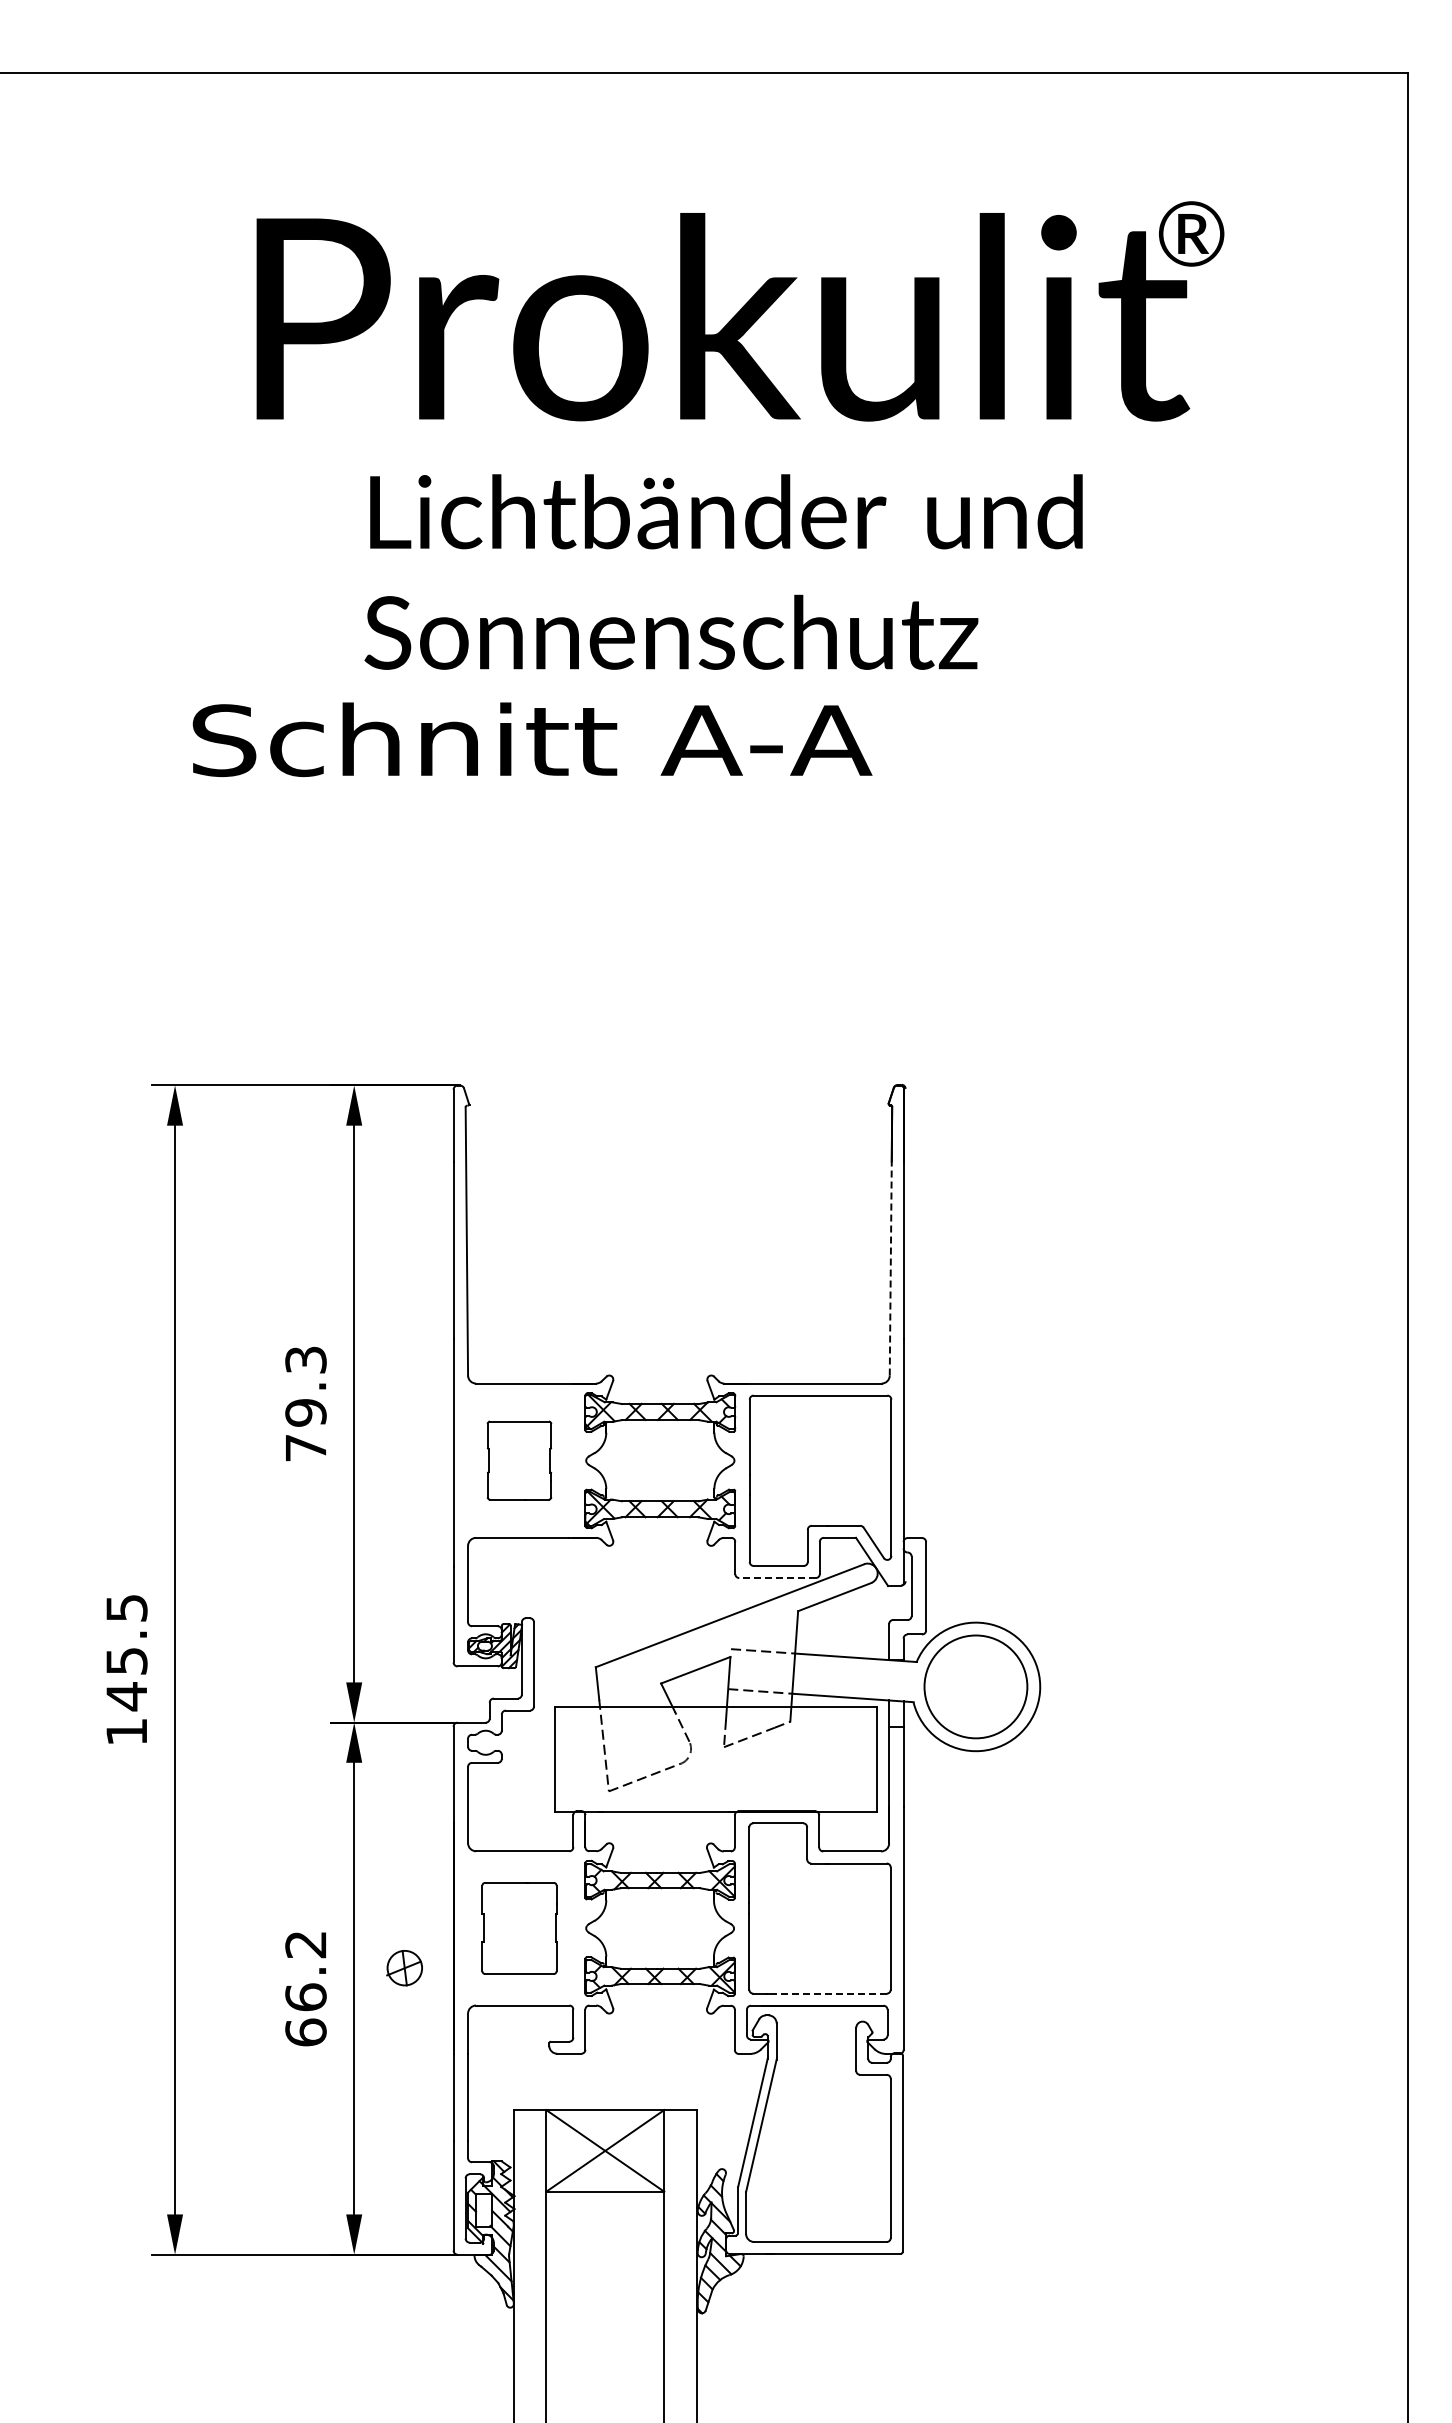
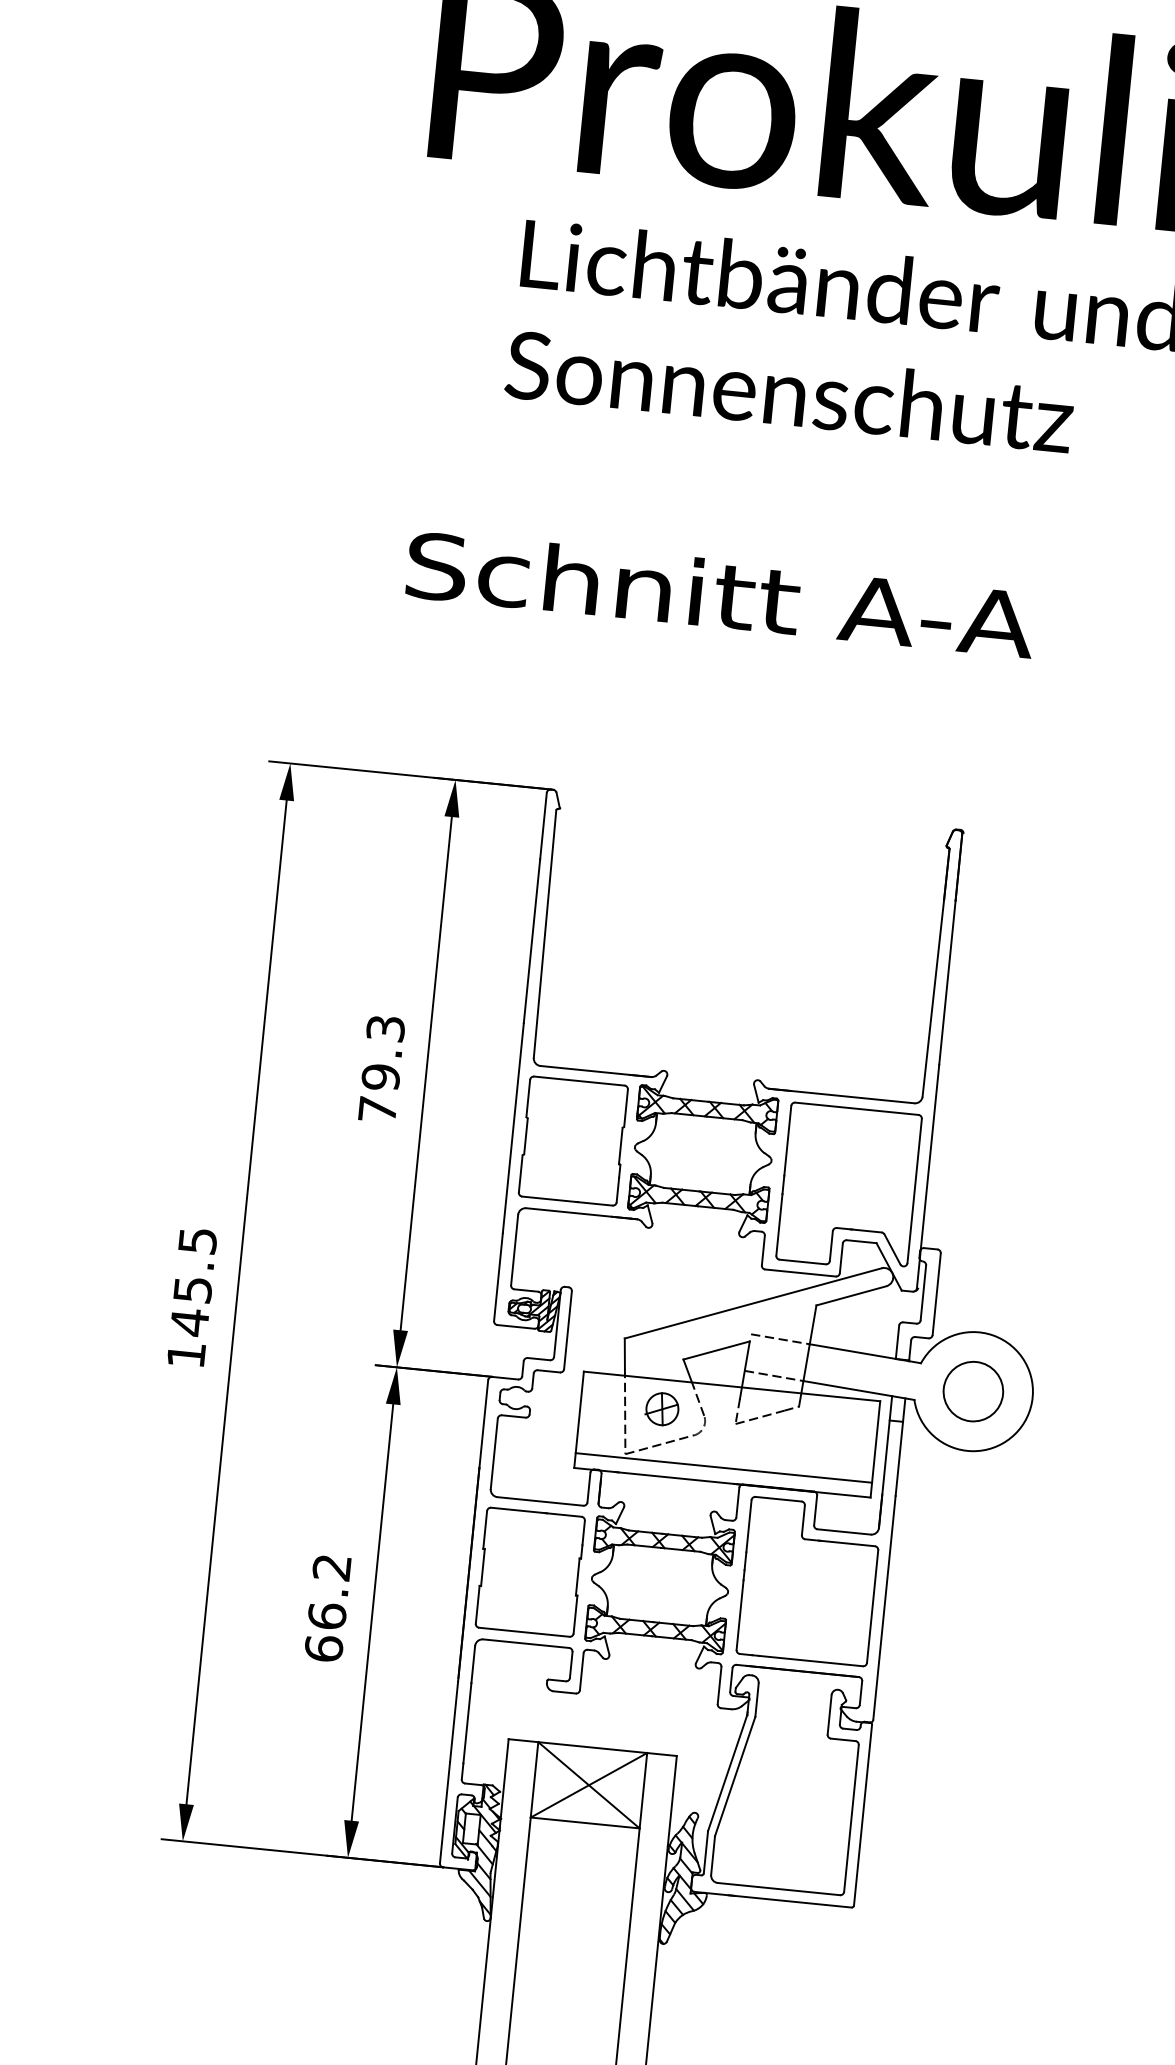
text: (532, 739) -> (721, 594), moved
line: (890, 1268) -> (933, 998), dashed -> solid
part: (519, 1460) -> (573, 1140), size x1.67
line: (777, 1578) -> (800, 1273), dashed -> solid
circle: (975, 1686) -> (973, 1391), size x0.62
line: (715, 1795) -> (723, 1467), added
part: (519, 1928) -> (530, 1572), size x1.43
part: (404, 1968) -> (662, 1409), moved
line: (829, 1993) -> (810, 1660), dashed -> solid

